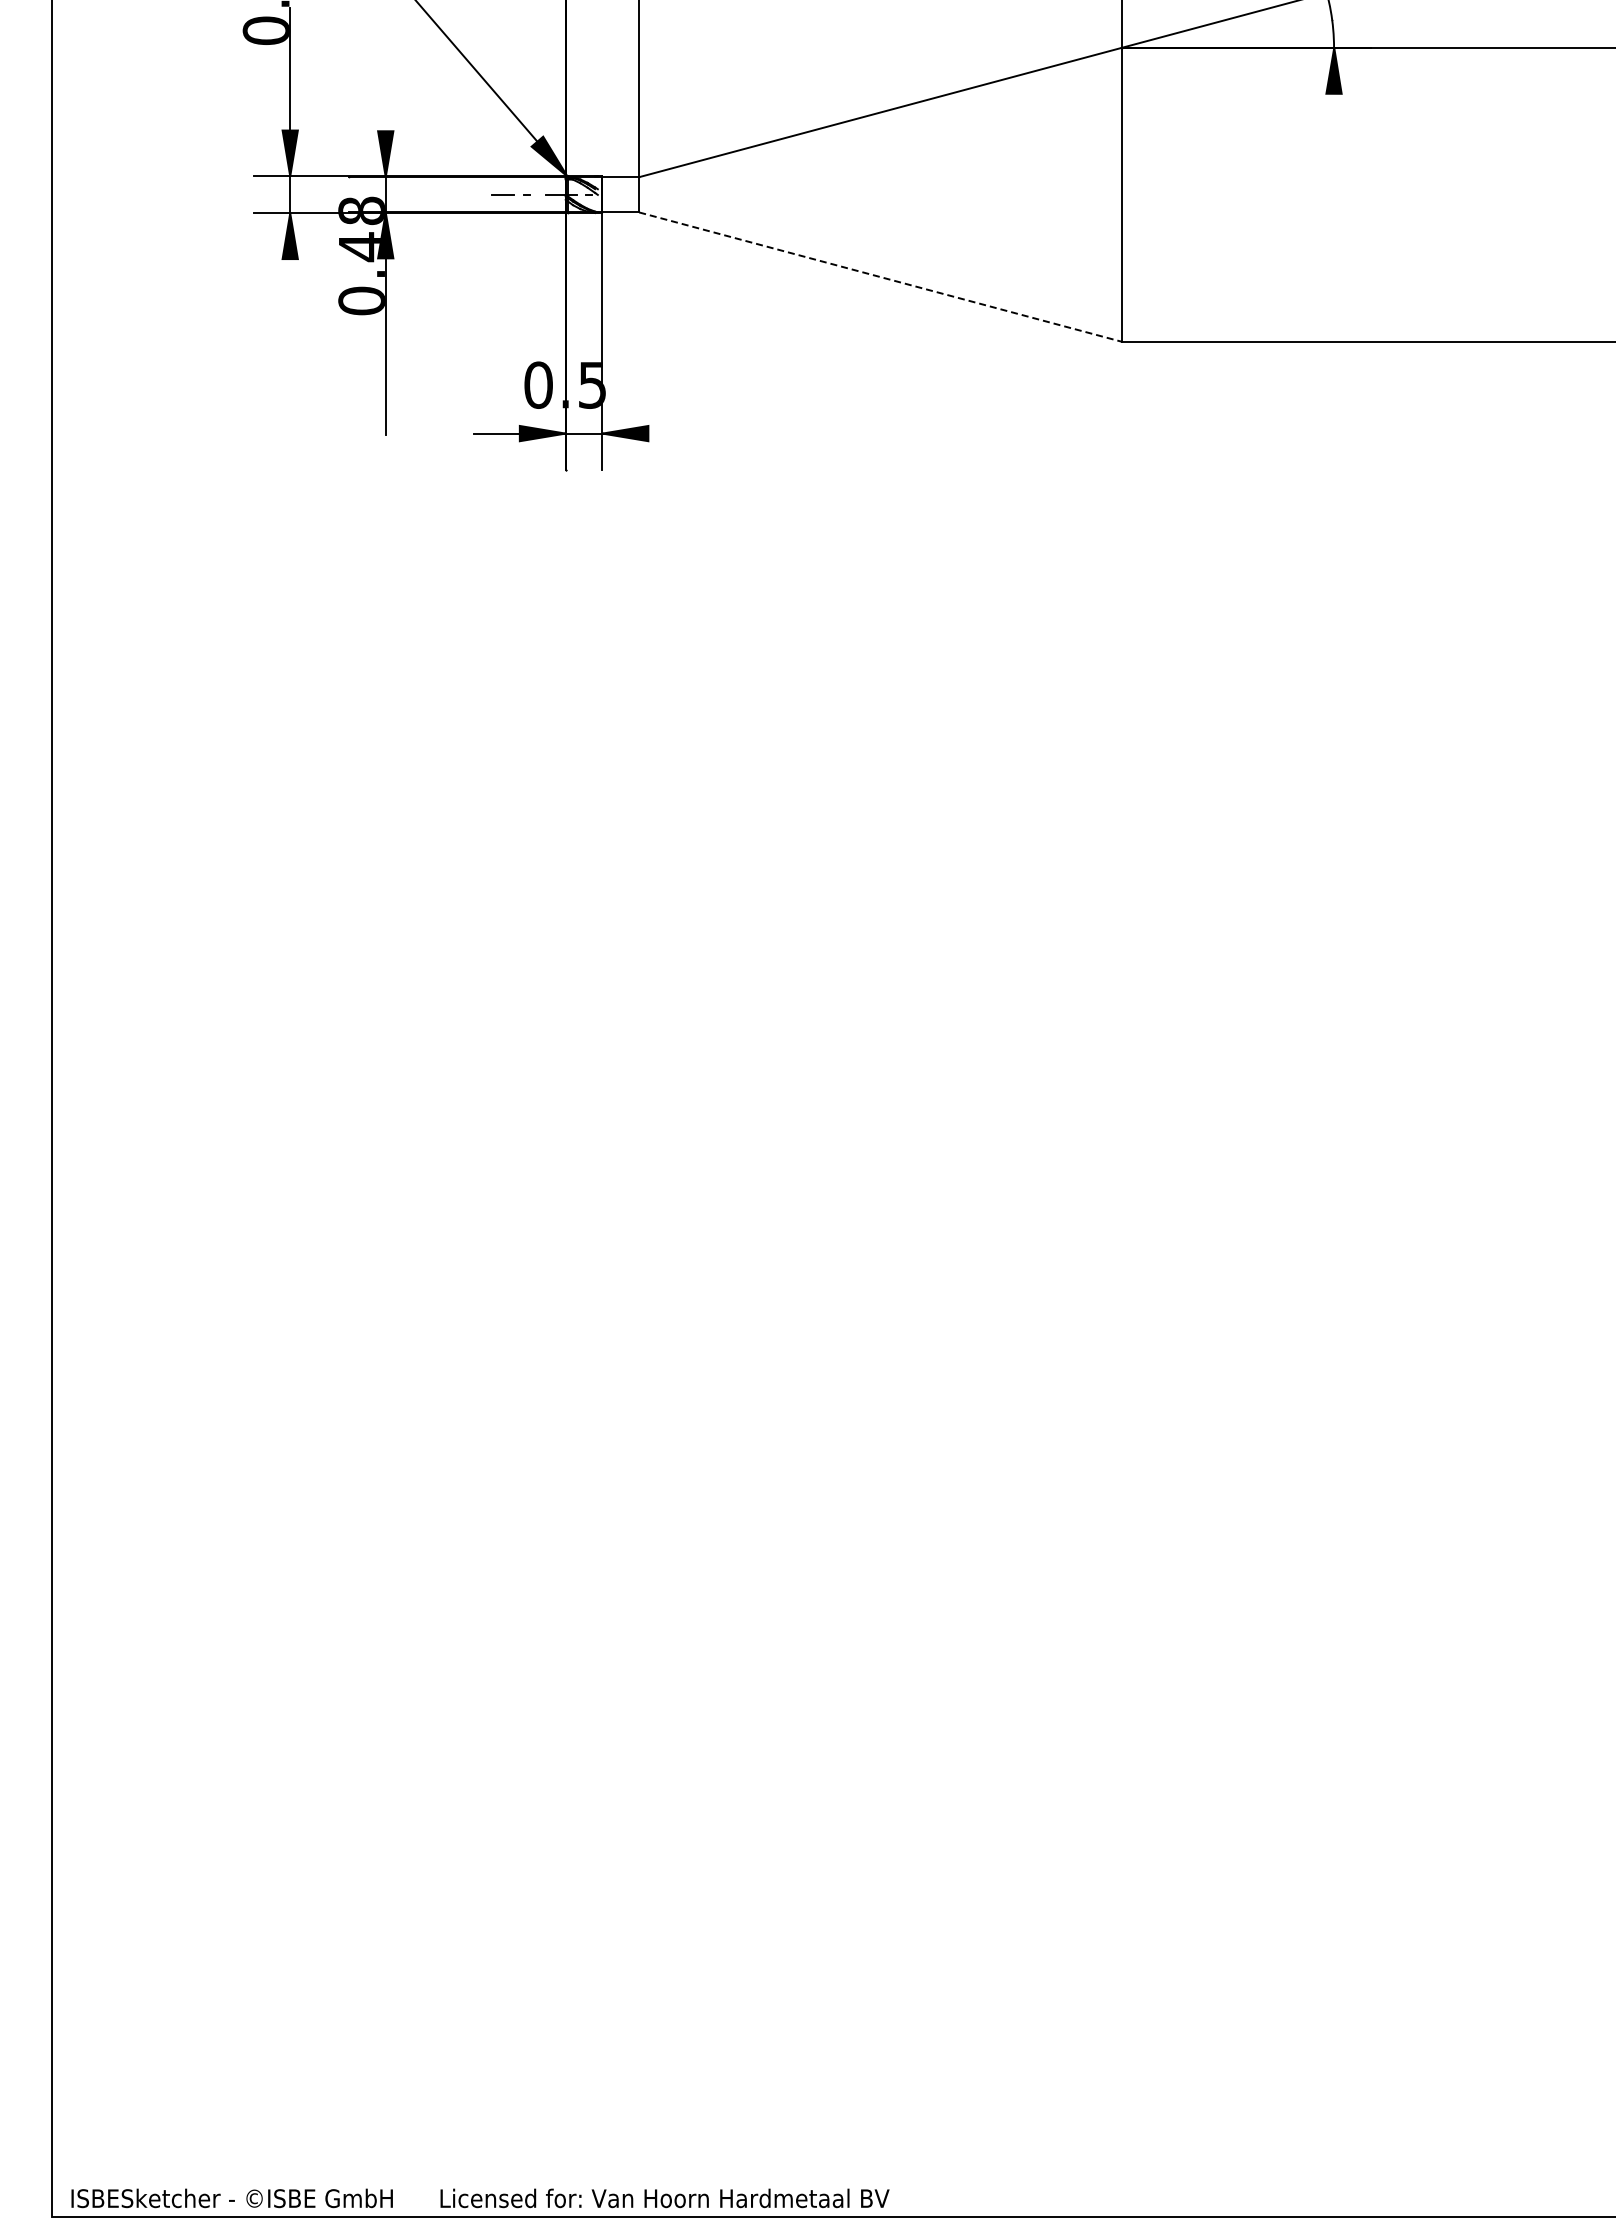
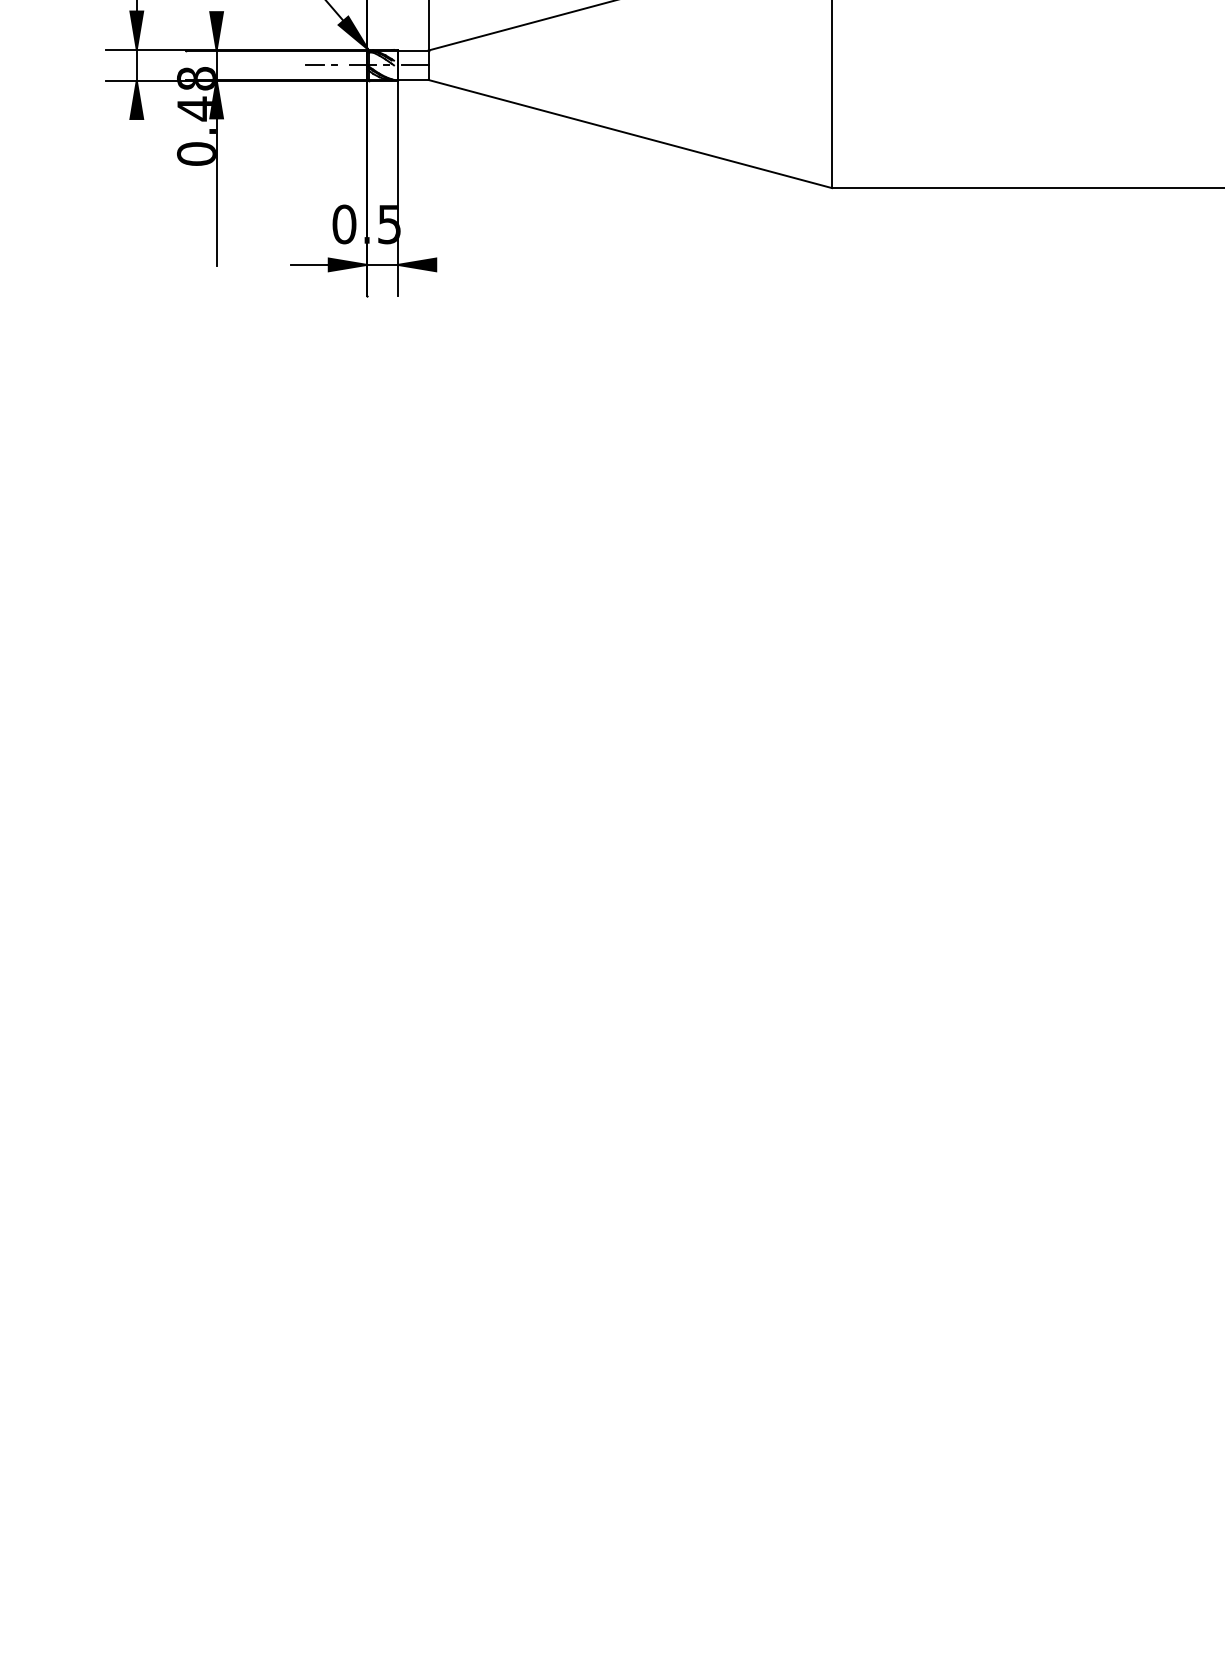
line: (623, 194) -> (415, 65), added
line: (880, 277) -> (630, 134), dashed -> solid

